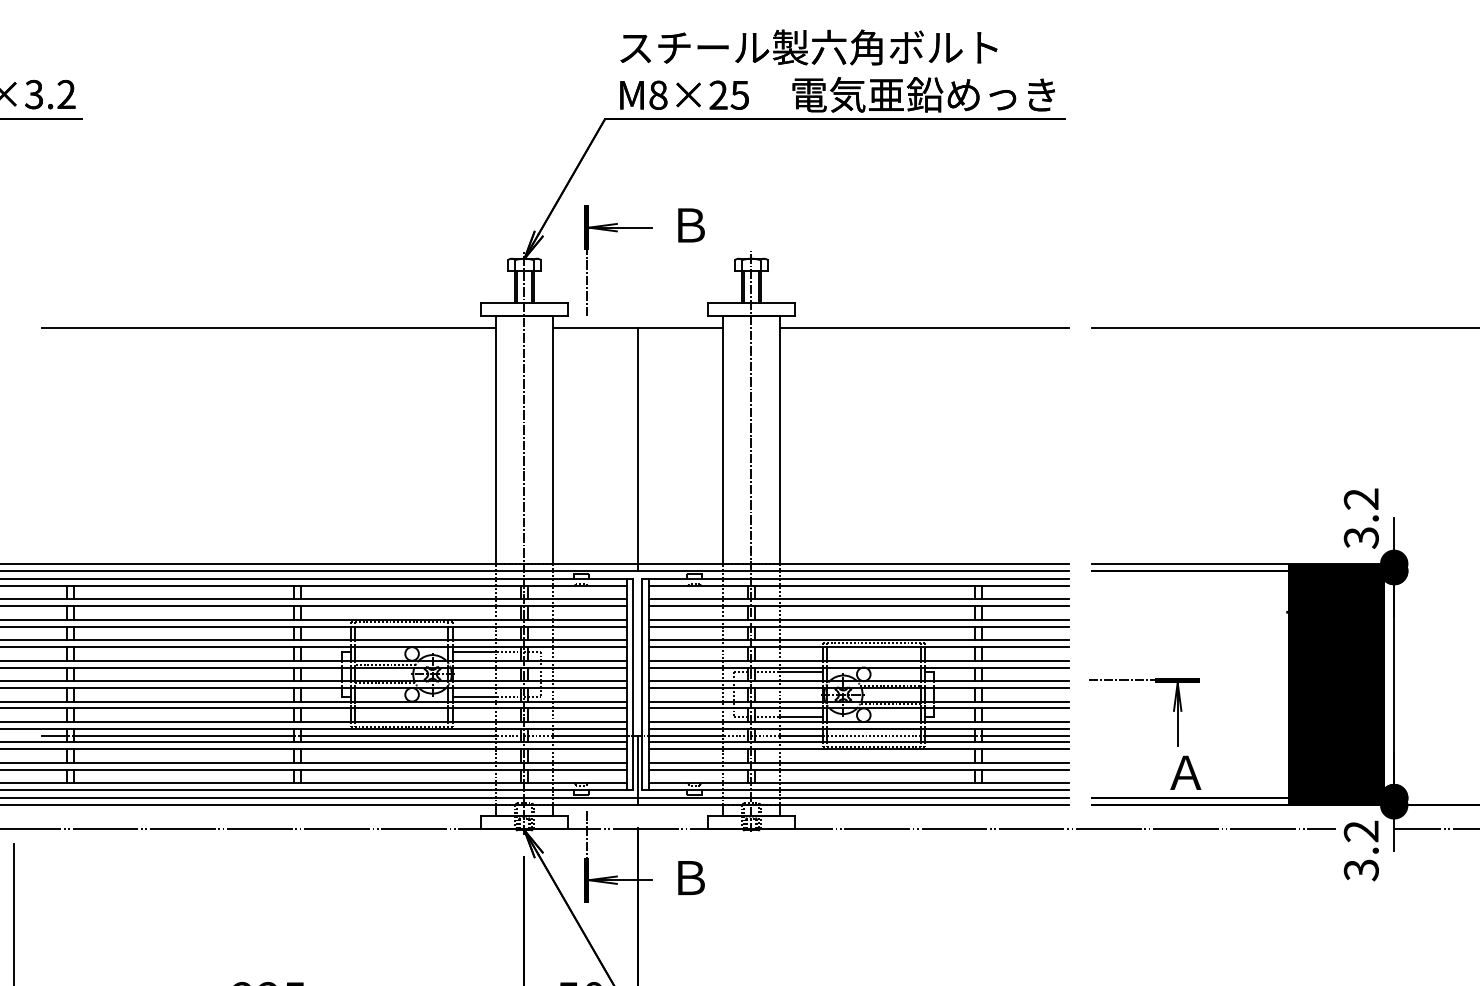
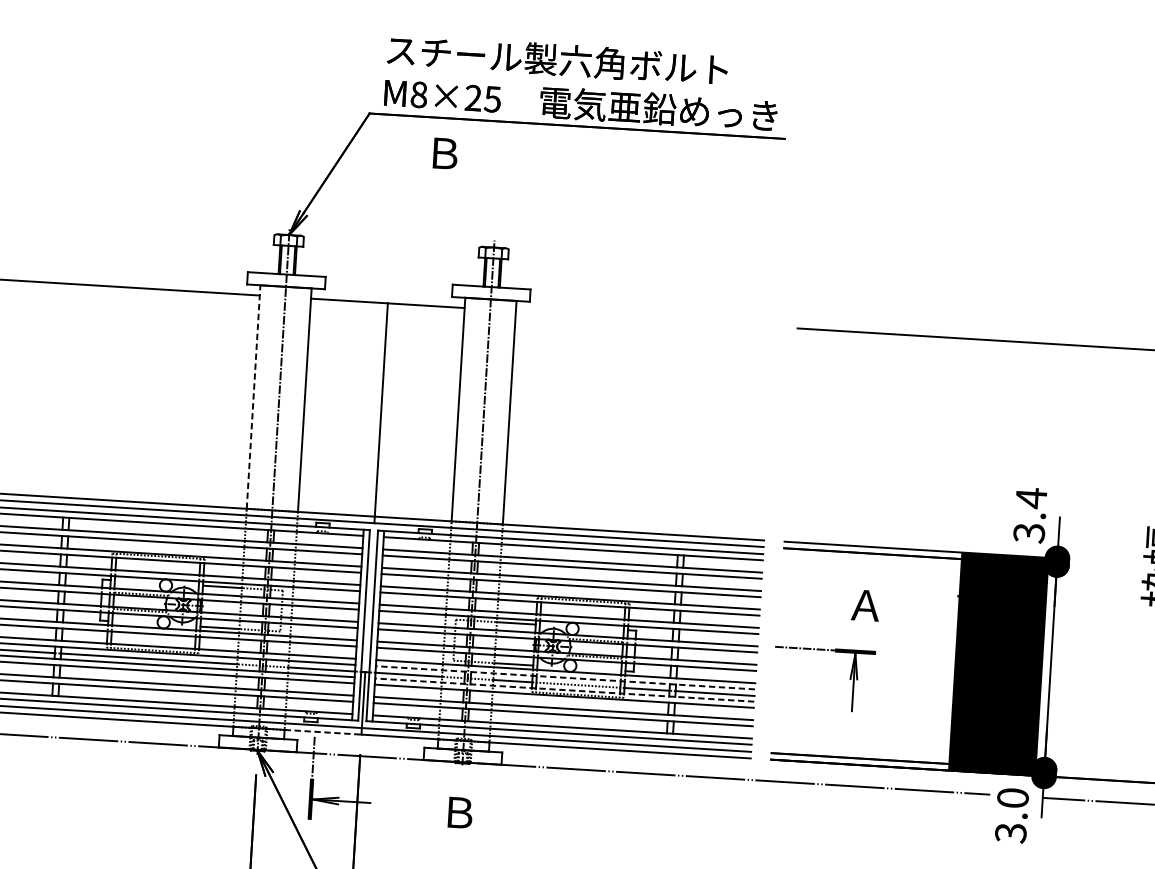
text: (691, 225) -> (445, 153), moved
part: (617, 232) -> (374, 216), removed
line: (924, 327) -> (646, 319), removed
line: (496, 440) -> (253, 397), solid -> dashed
text: (1360, 498) -> (1030, 497), 3.2 -> 3.4
line: (859, 728) -> (565, 677), solid -> dashed
line: (859, 742) -> (564, 690), solid -> dashed
text: (1185, 772) -> (865, 605), moved
line: (595, 805) -> (323, 732), solid -> dashed
text: (1360, 831) -> (1012, 798), 3.2 -> 3.0
text: (691, 877) -> (460, 812), moved

